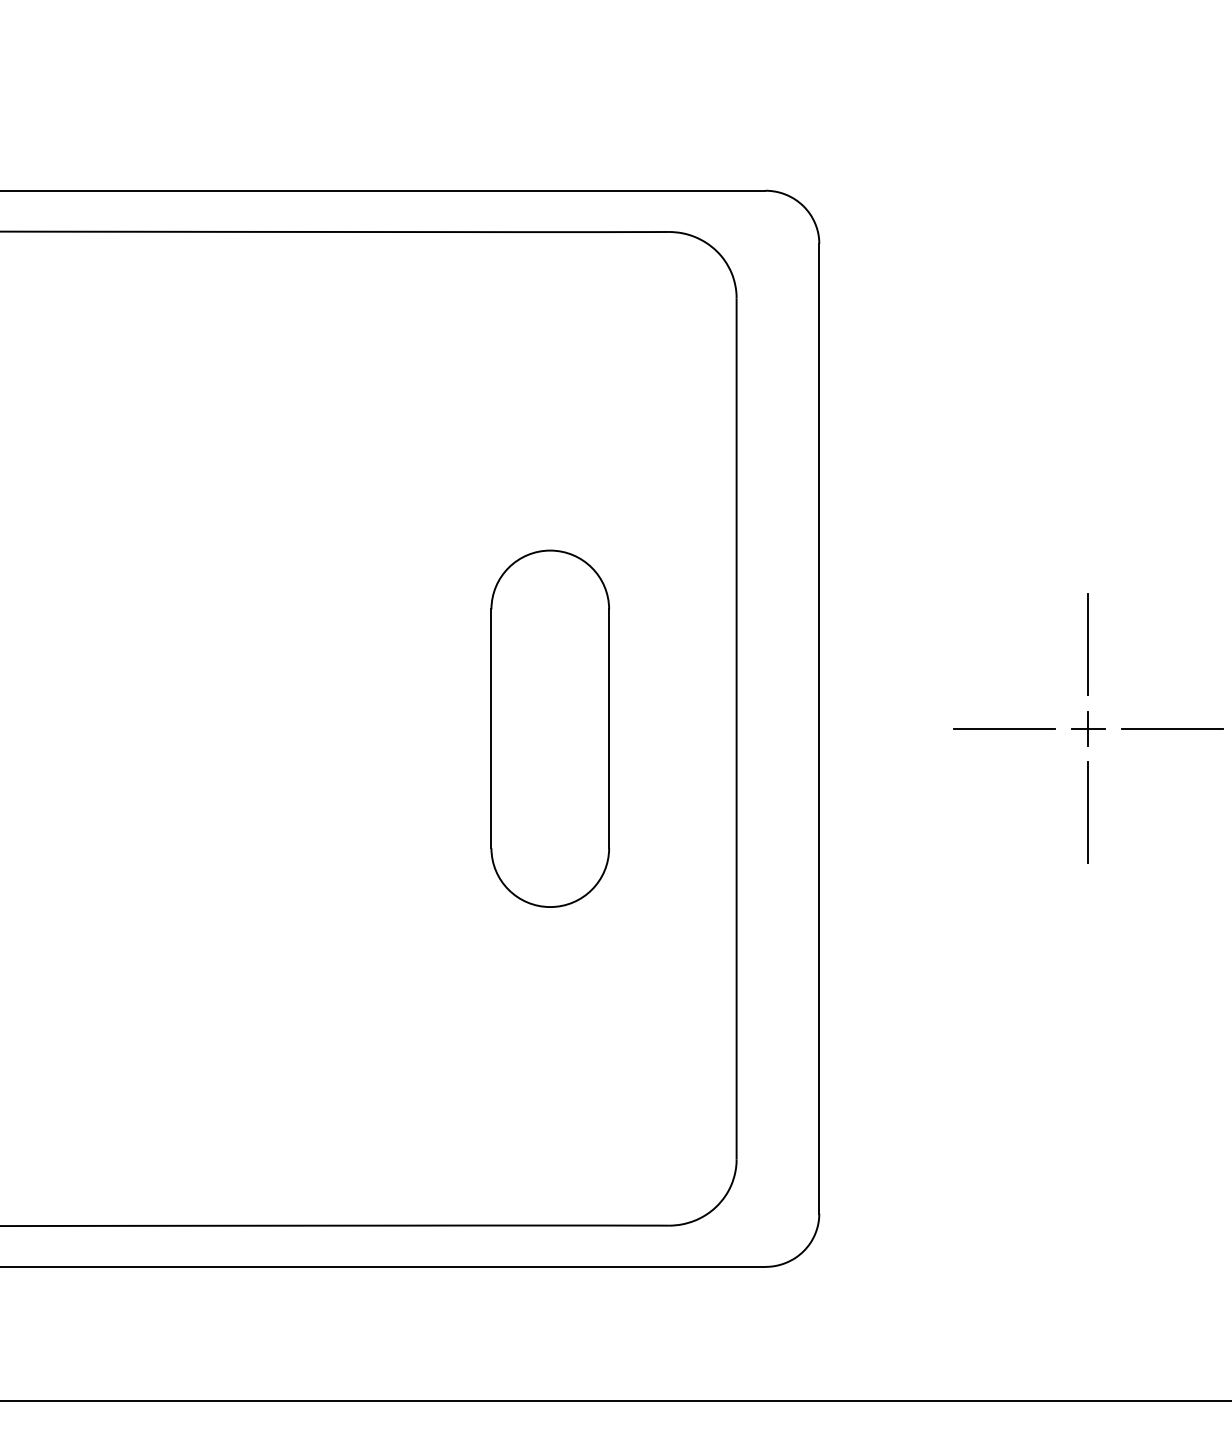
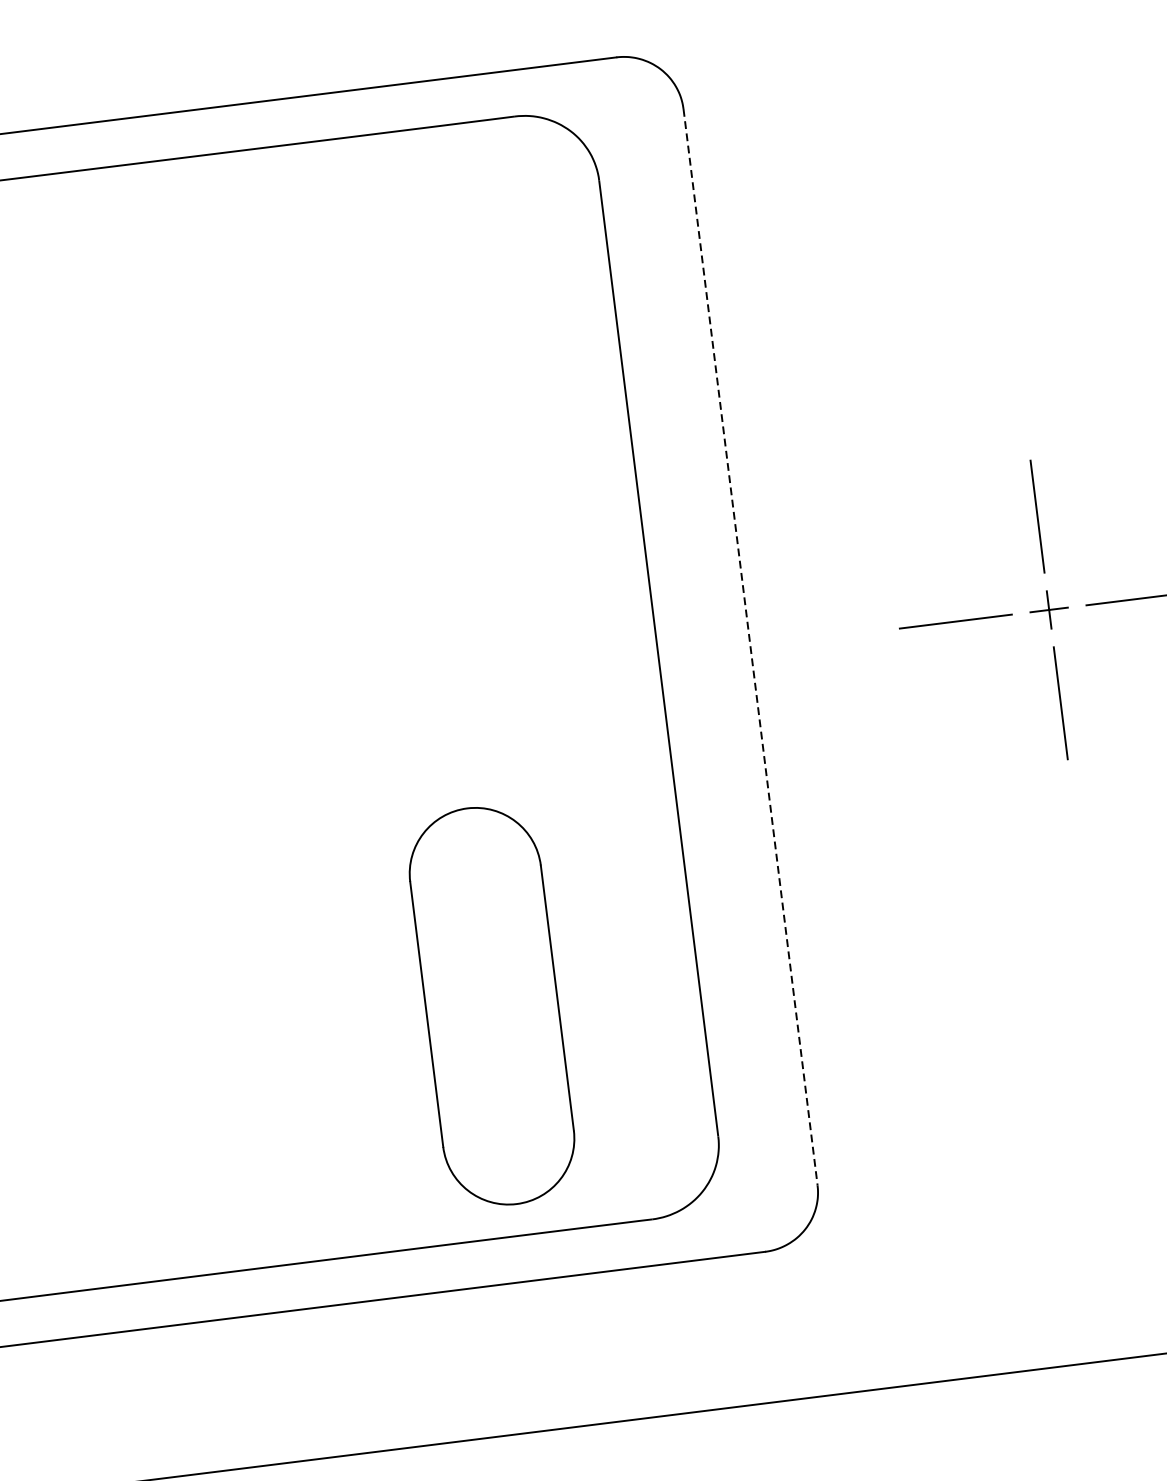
part: (549, 728) -> (491, 1005), moved
line: (819, 728) -> (750, 646), solid -> dashed

